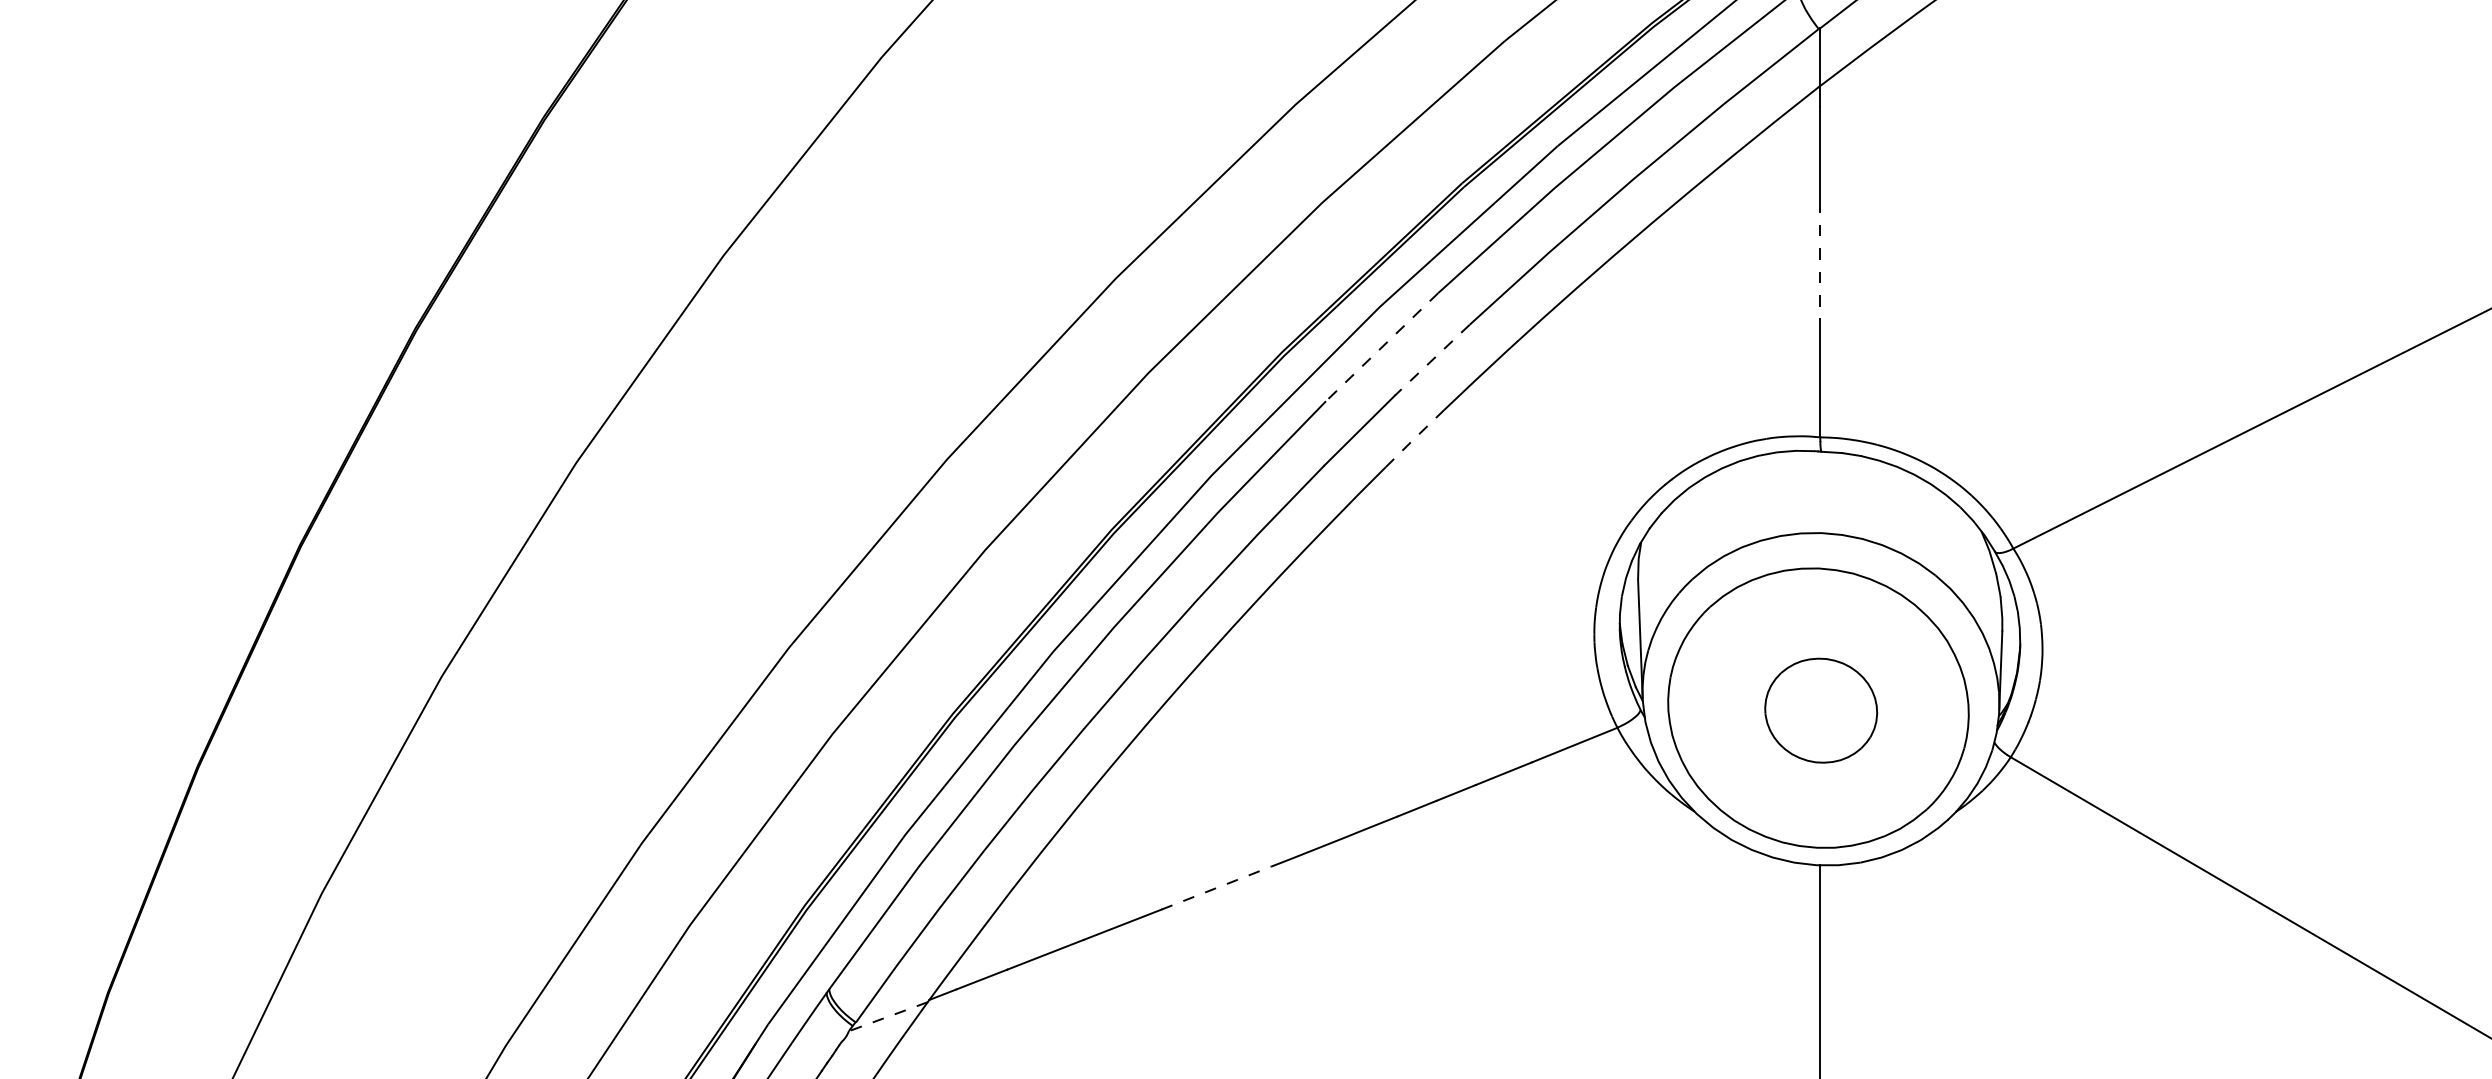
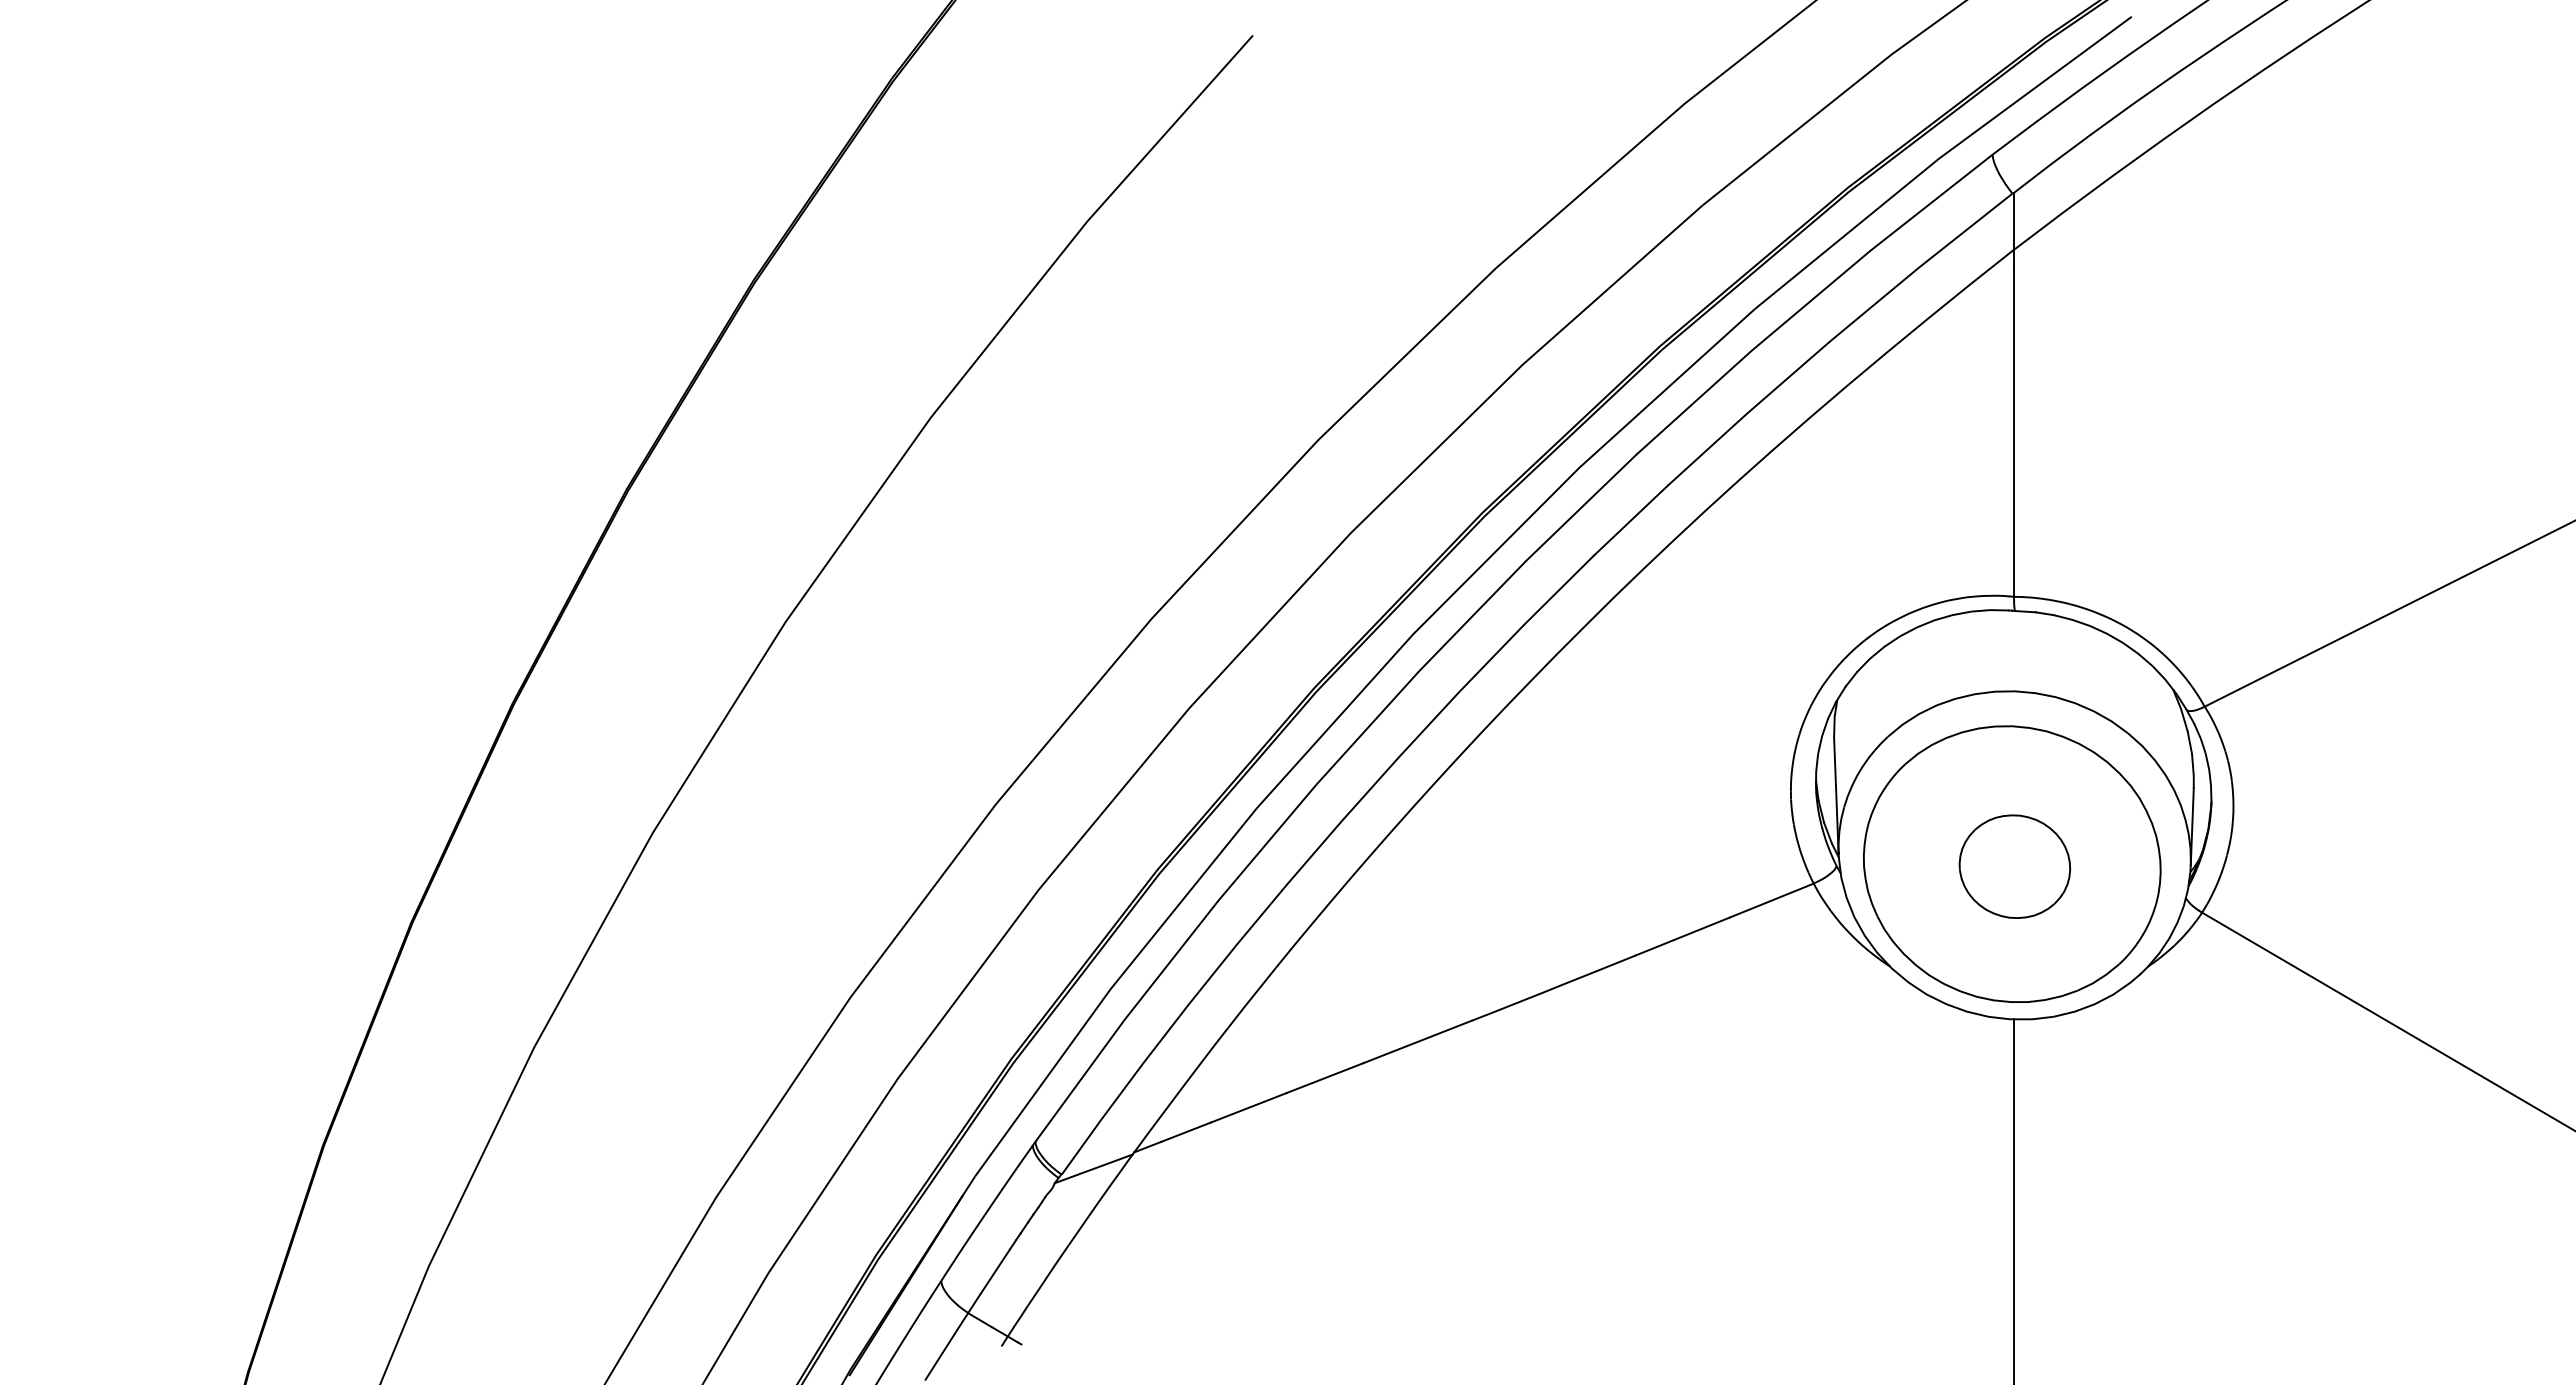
line: (1819, 268) -> (2013, 430), dashed -> solid
line: (1382, 346) -> (1581, 507), dashed -> solid
line: (1431, 360) -> (1630, 520), dashed -> solid
line: (1414, 439) -> (1613, 598), dashed -> solid
line: (1217, 887) -> (1418, 1041), dashed -> solid
line: (888, 1016) -> (1093, 1168), dashed -> solid

